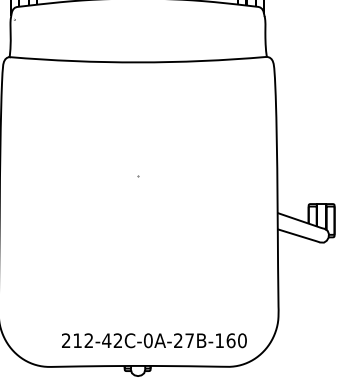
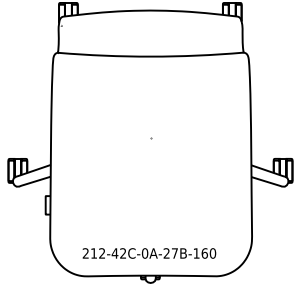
text: (154, 340) -> (149, 253), moved

